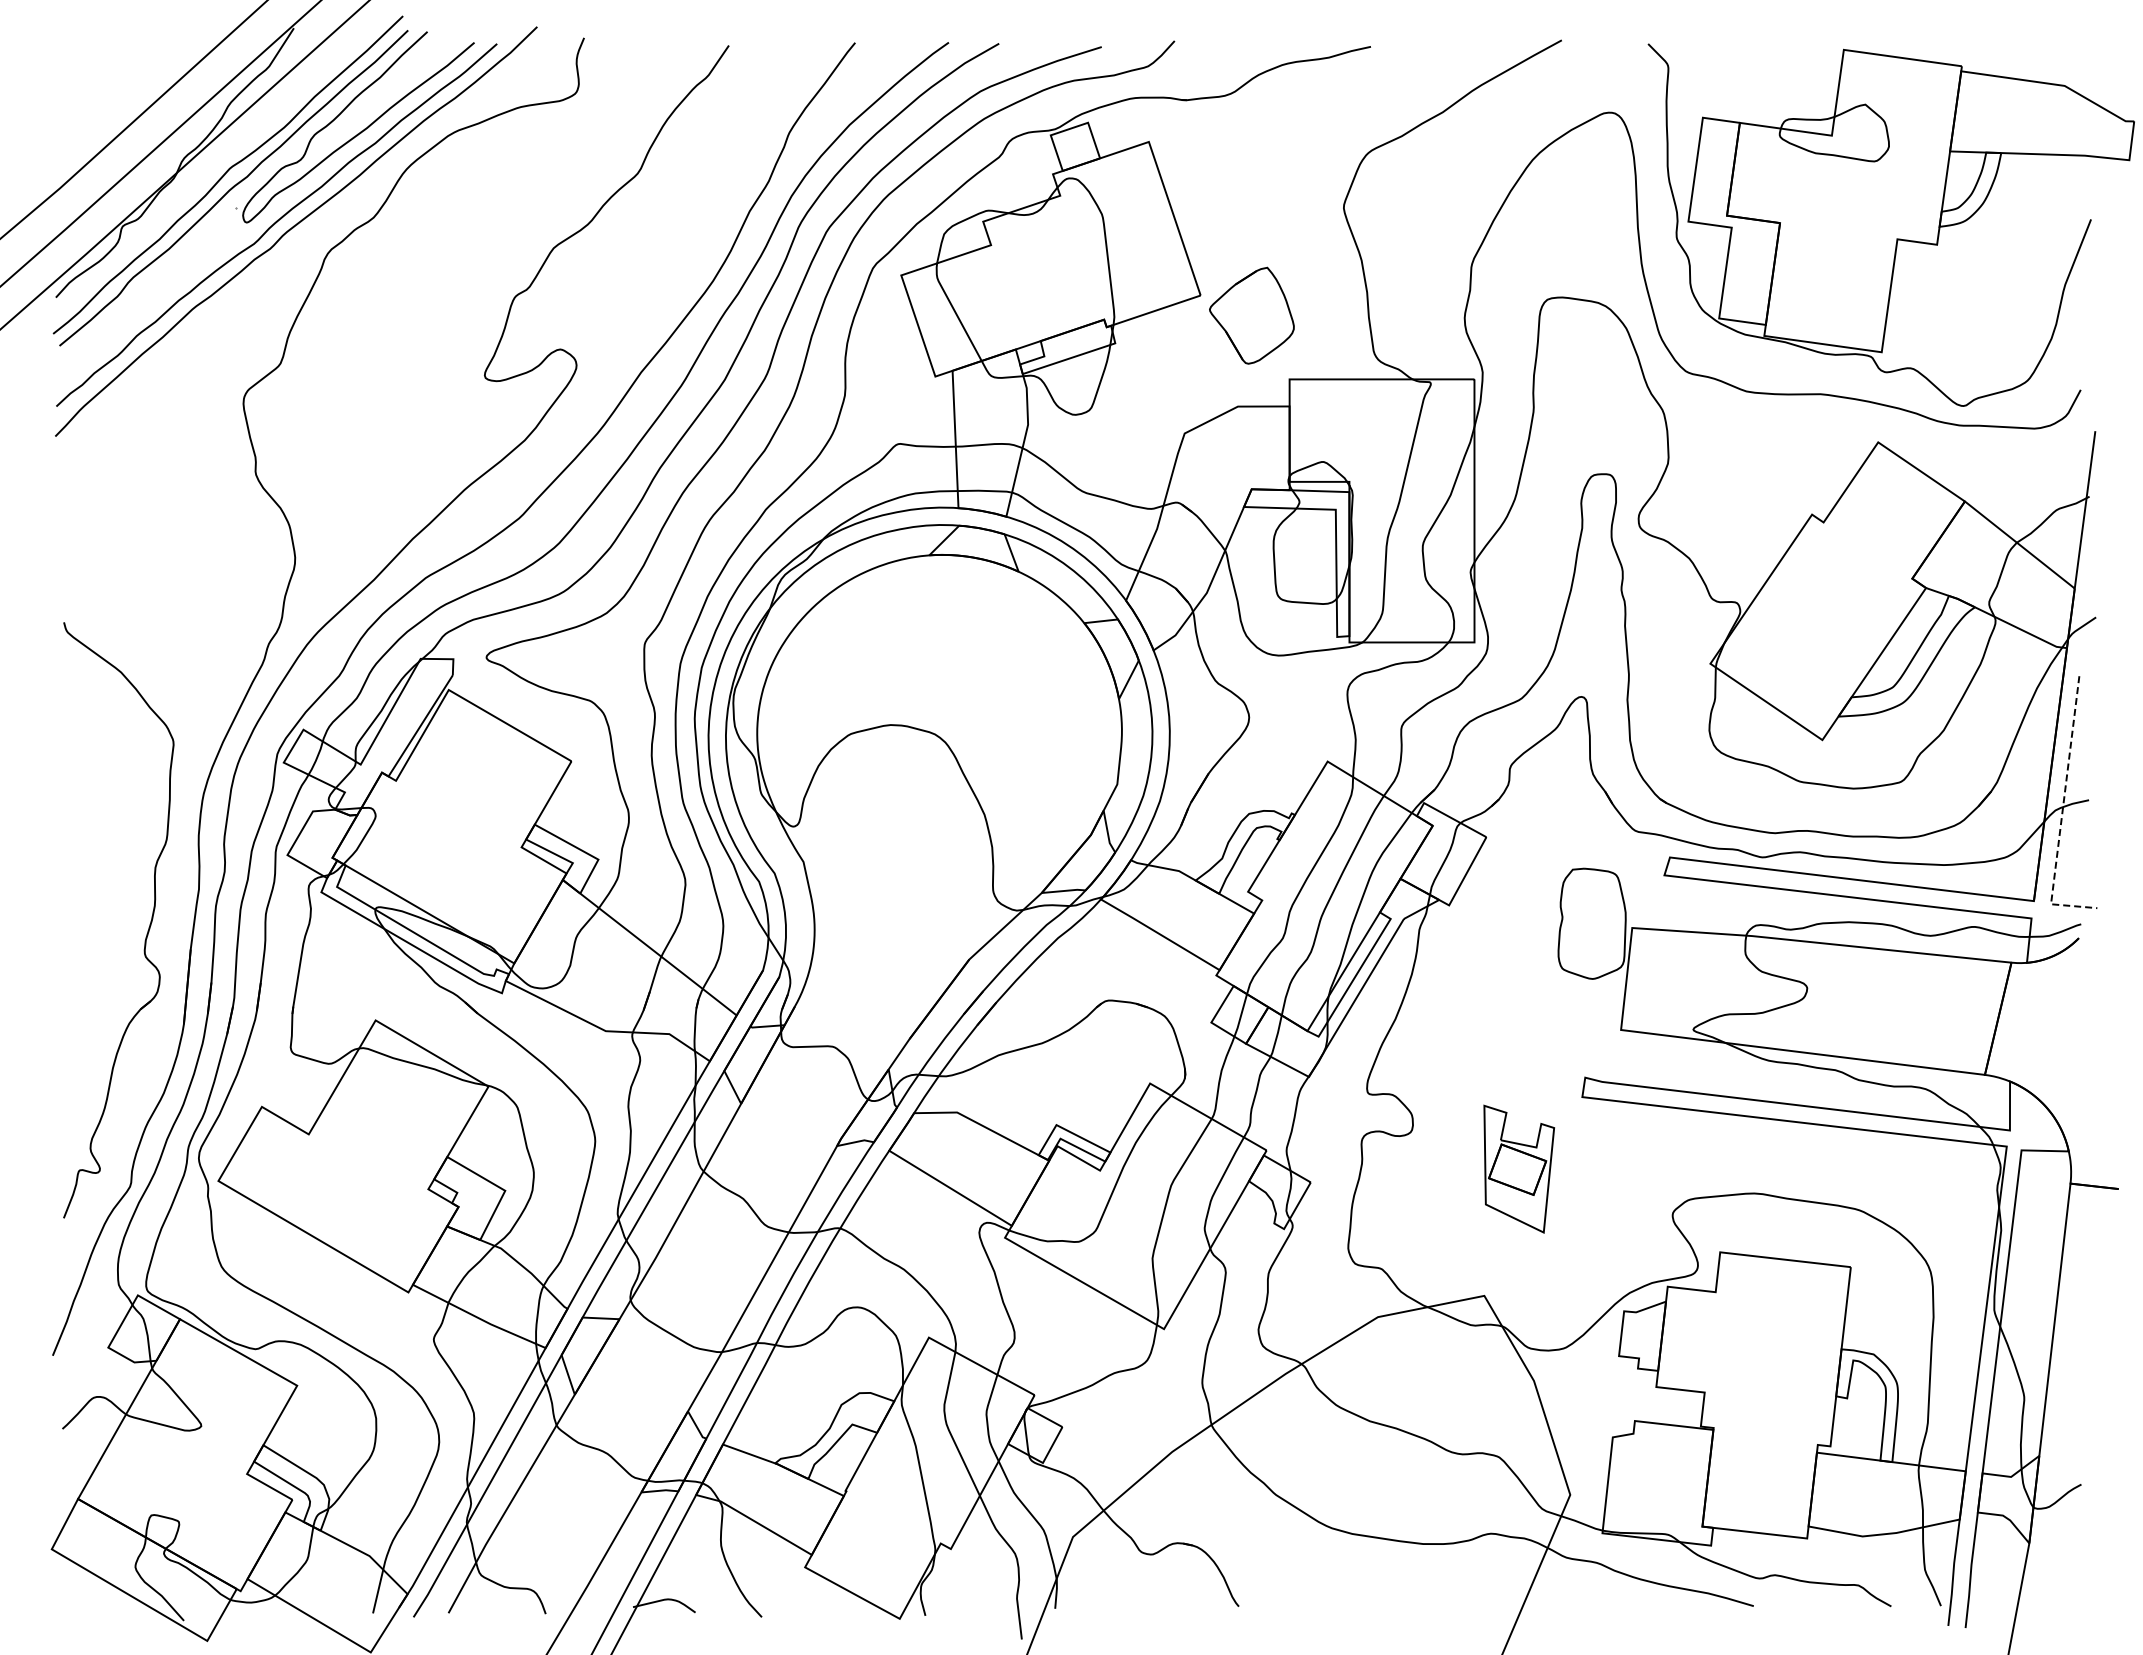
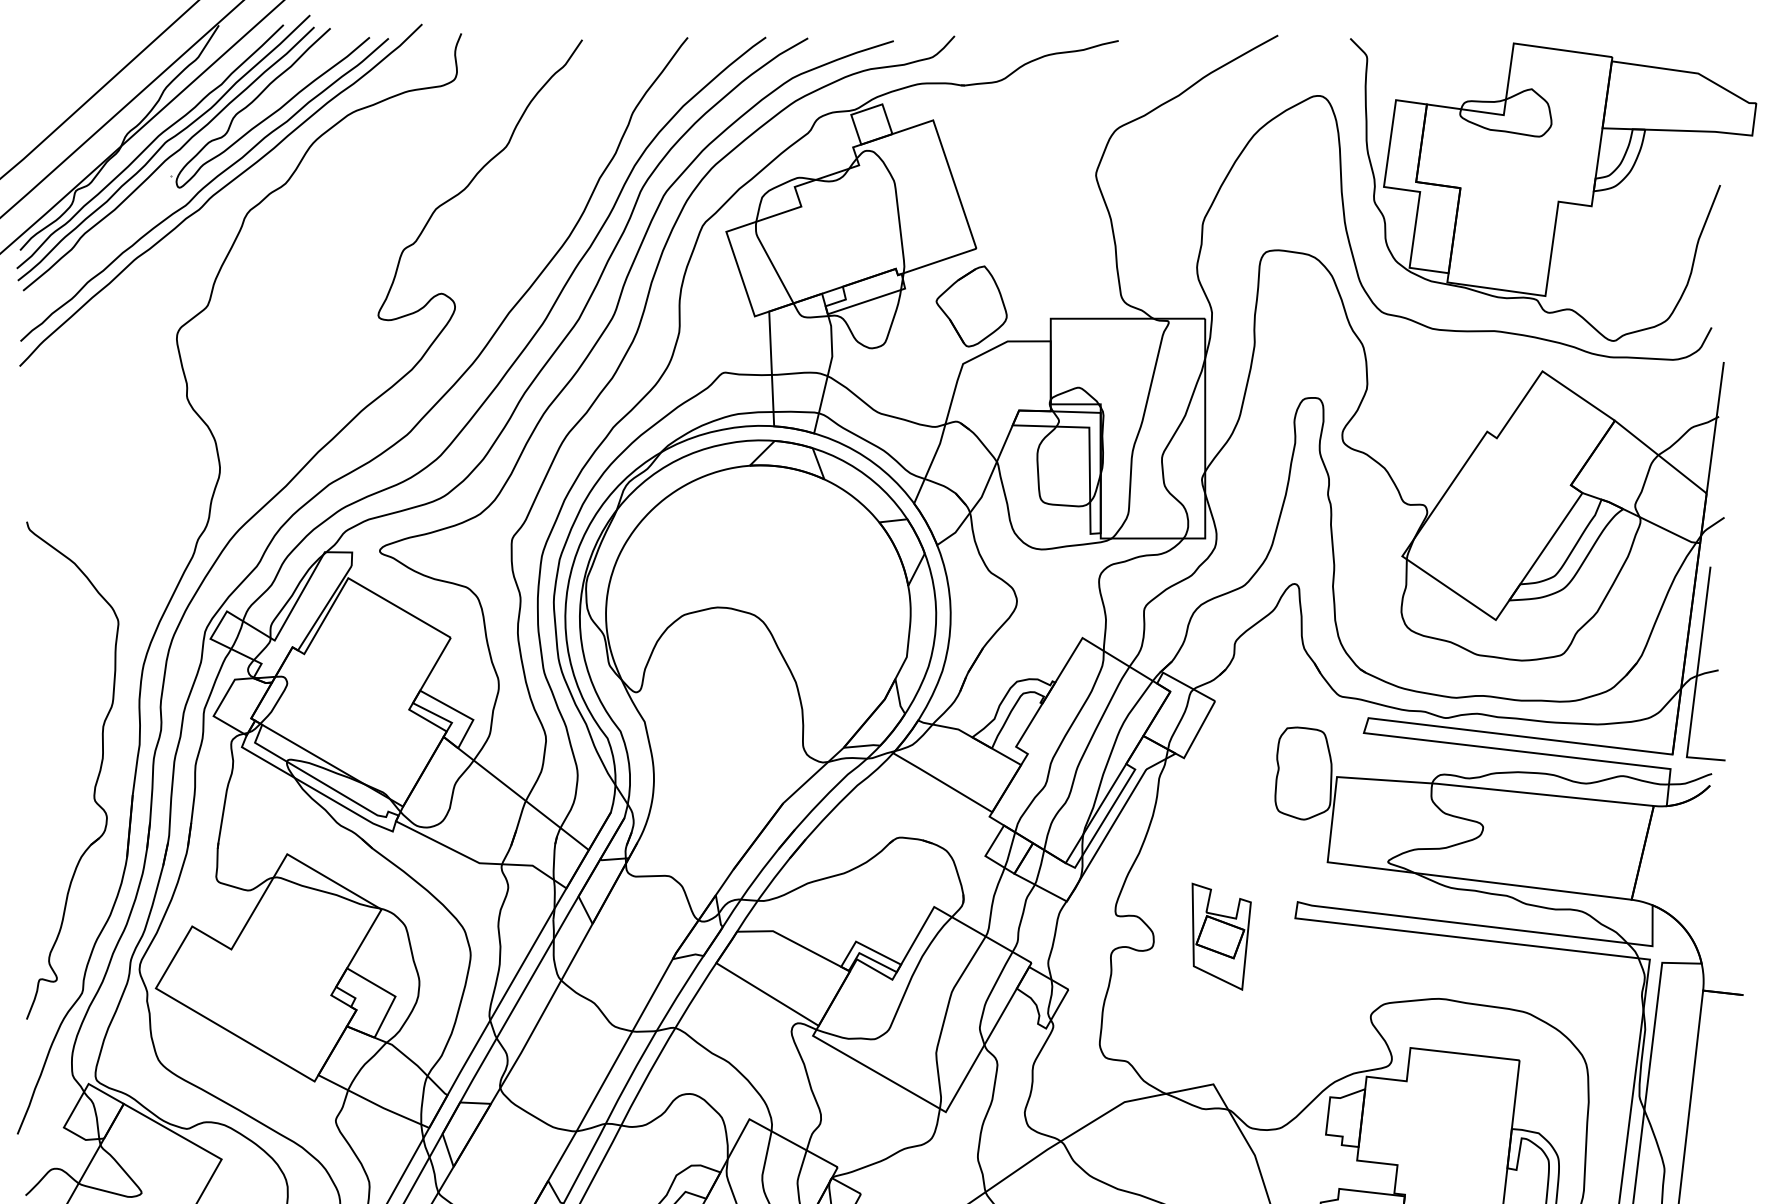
curve: (211, 172) -> (150, 145), added
part: (1251, 315) -> (971, 306), moved
line: (2062, 813) -> (1696, 681), dashed -> solid
part: (1519, 1168) -> (1221, 936), moved

